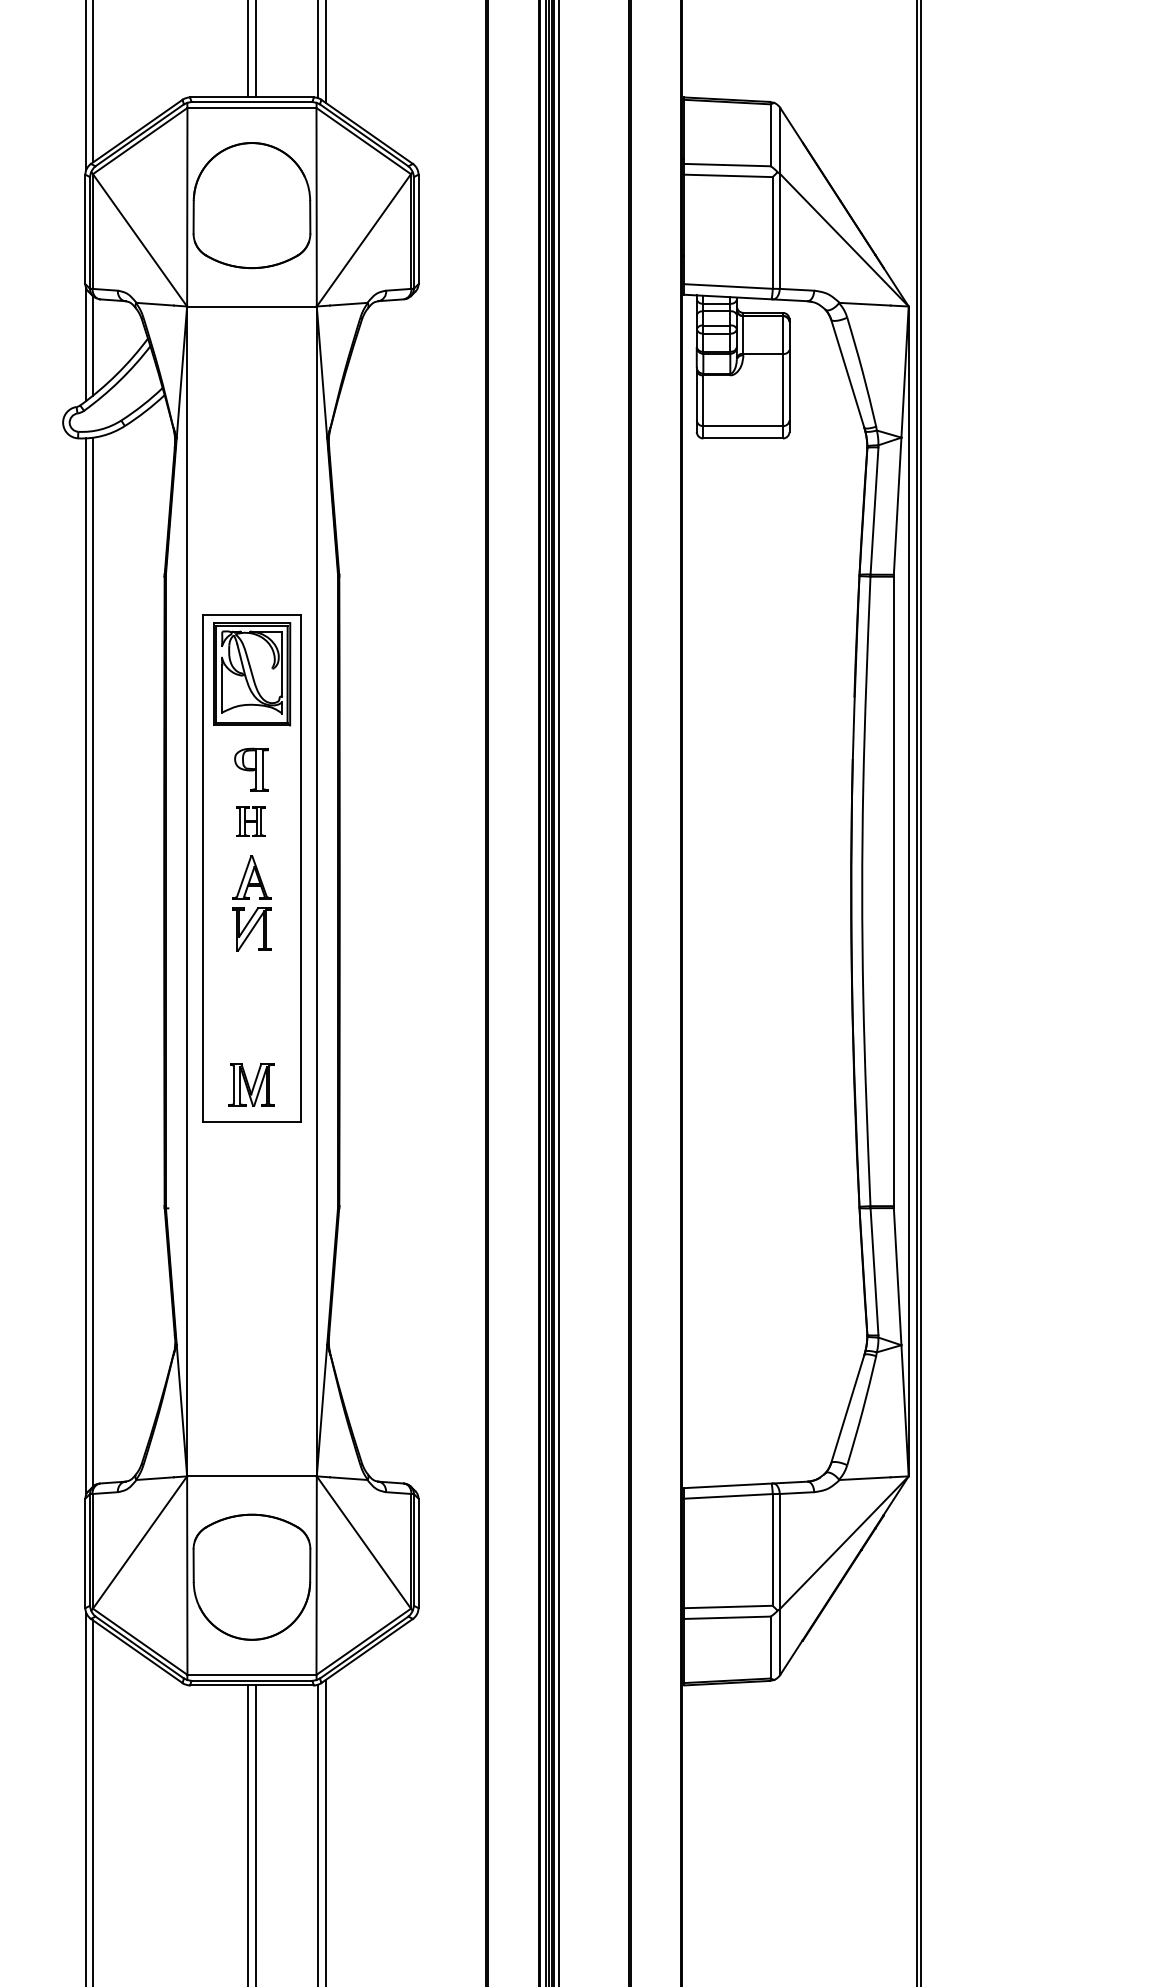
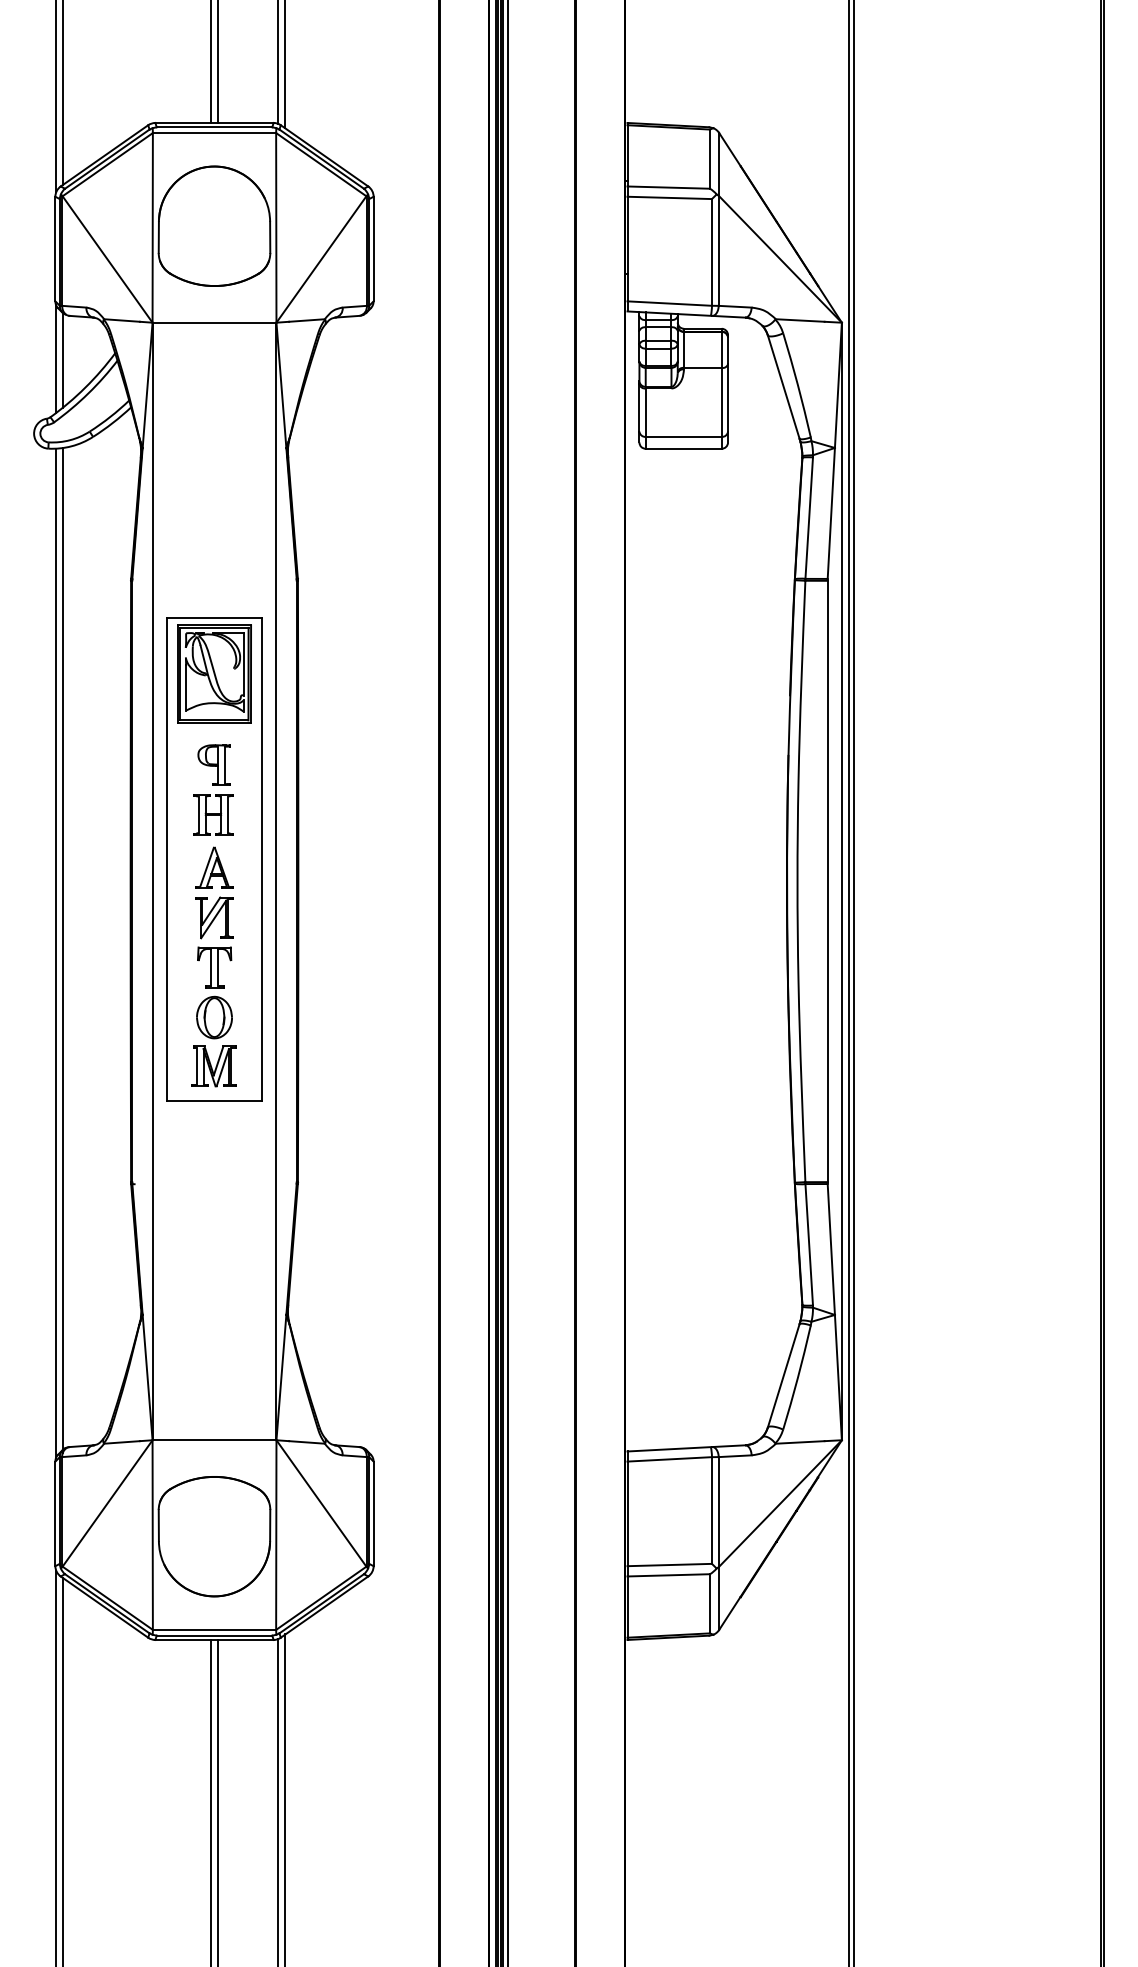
part: (250, 821) -> (213, 814), size x1.43
part: (251, 1007) -> (214, 992), added

